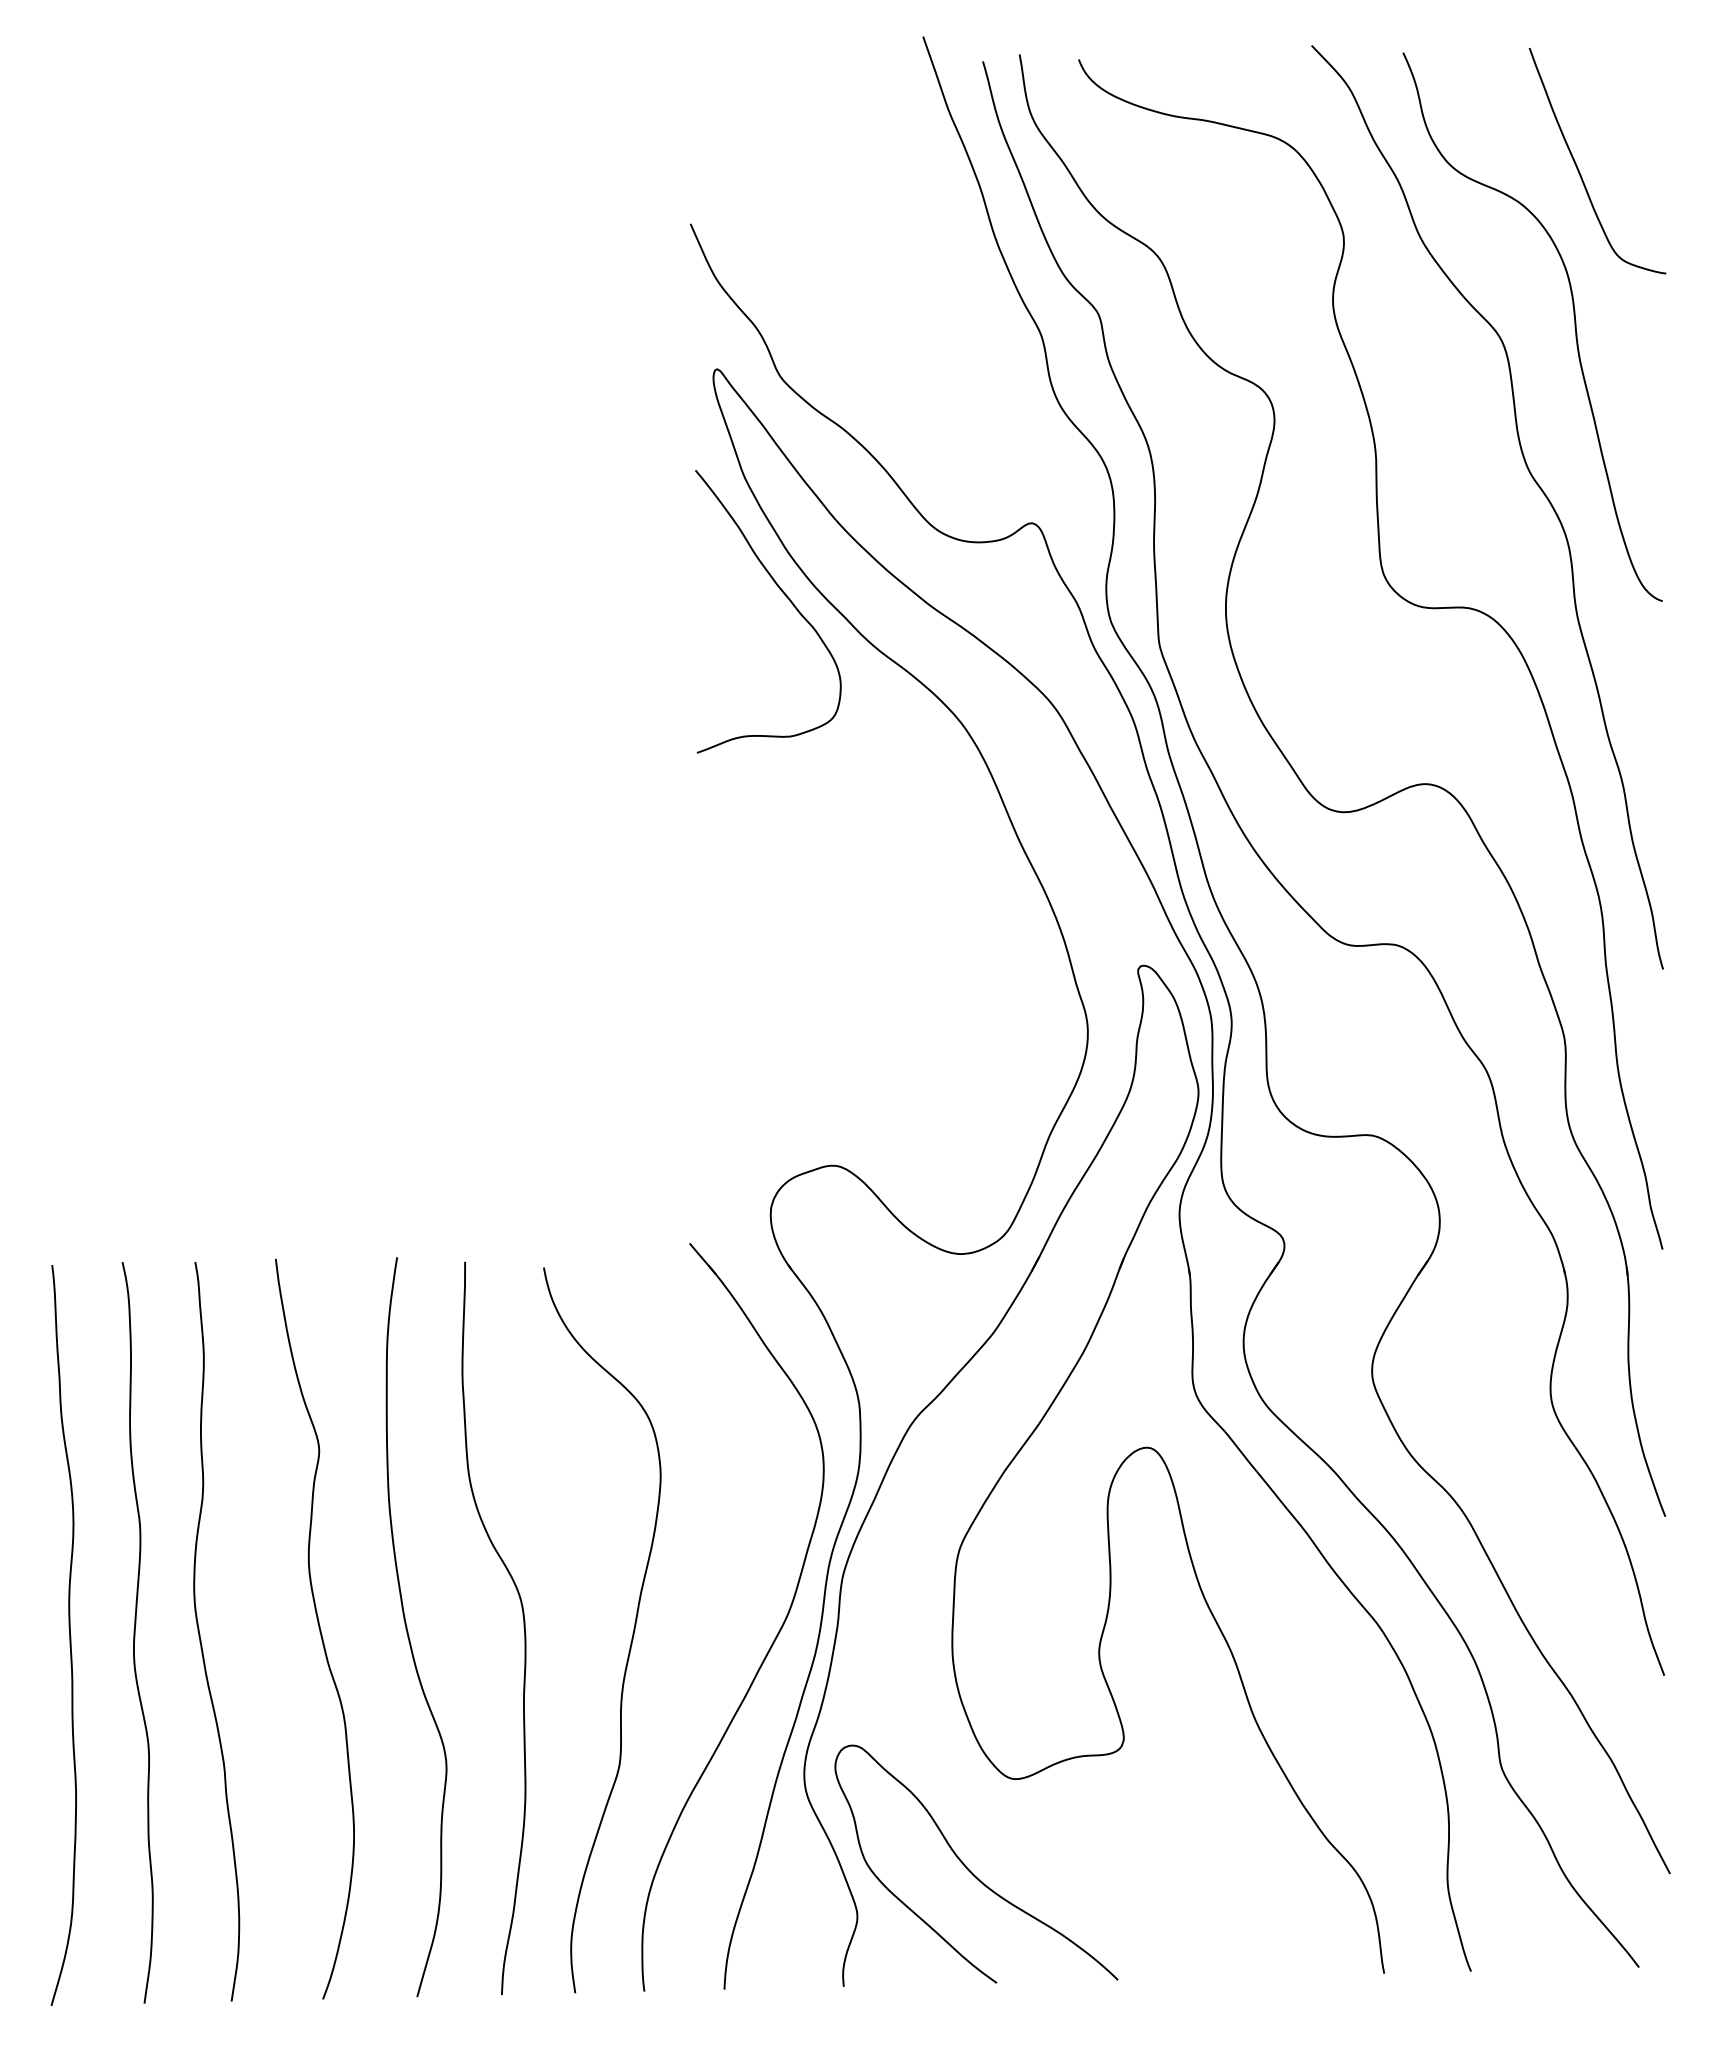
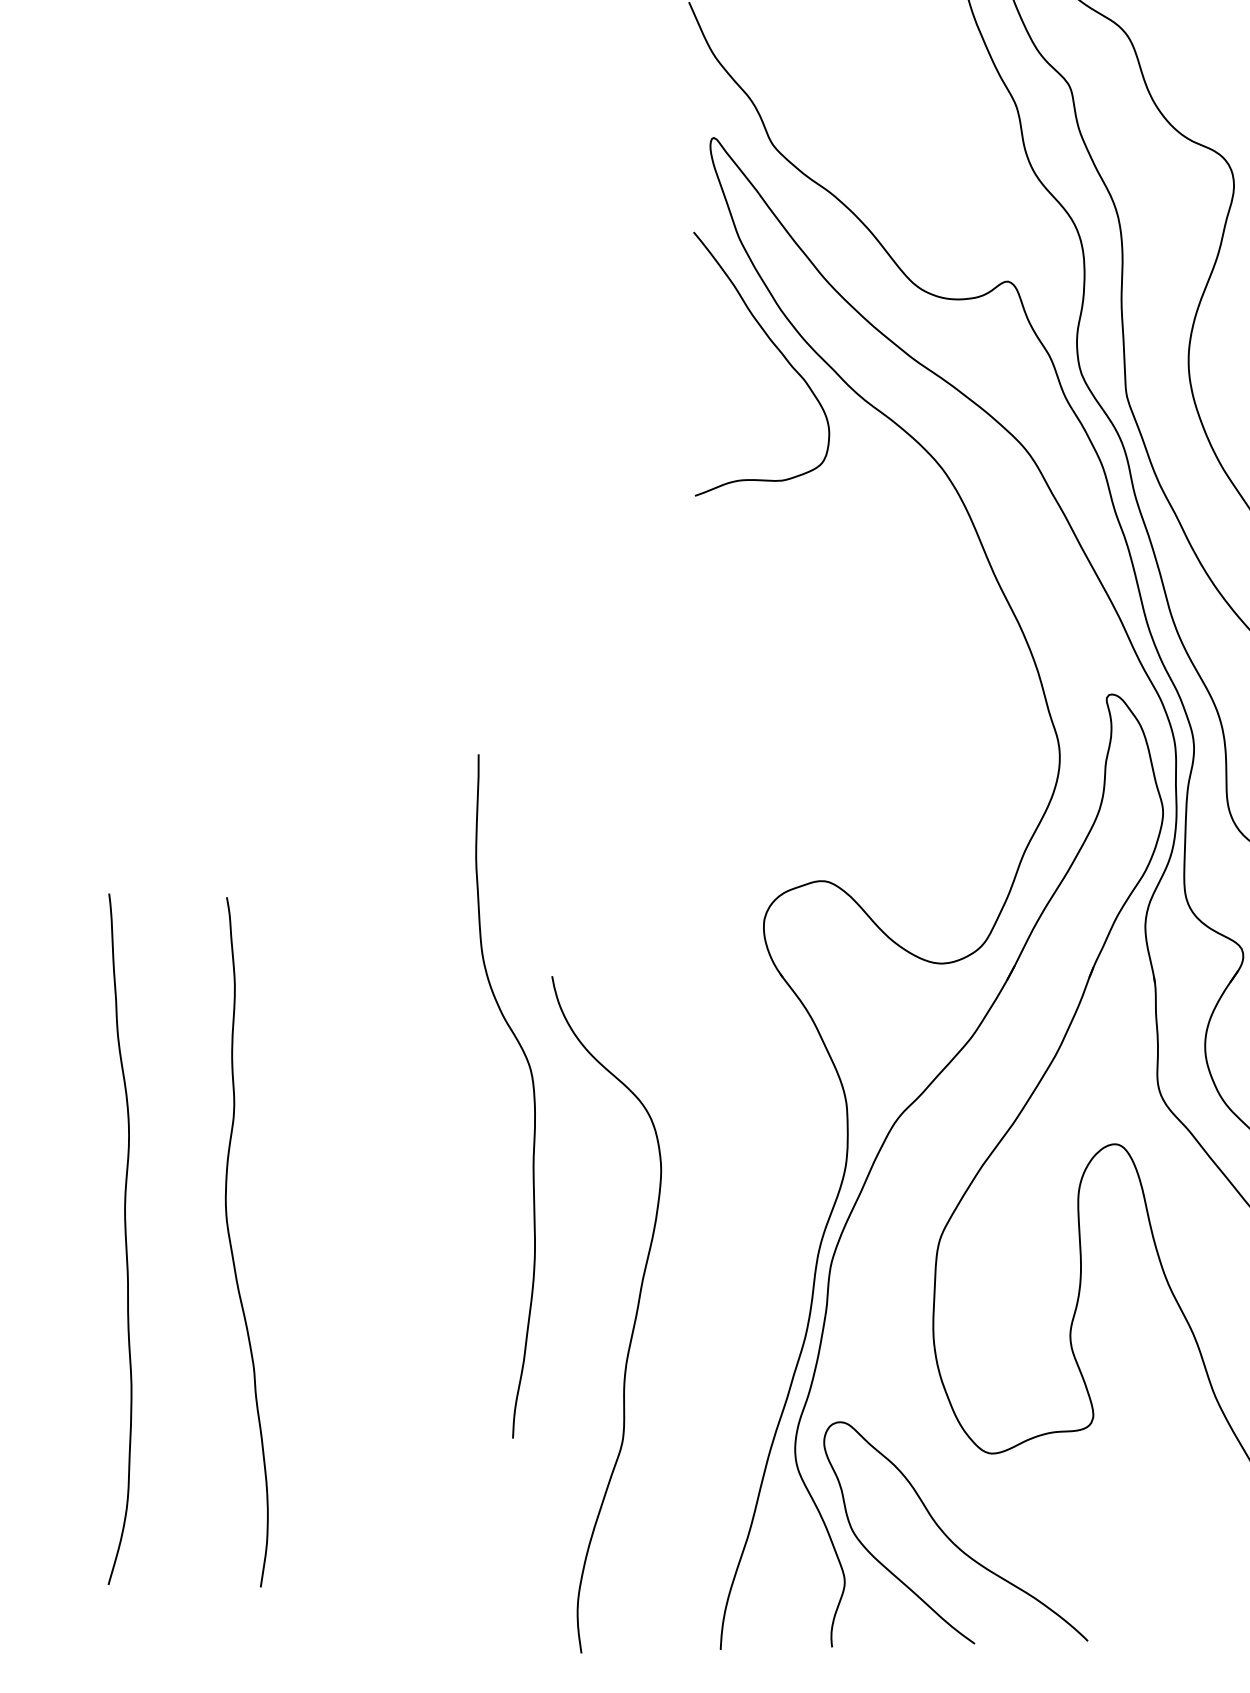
curve: (523, 1627) -> (533, 1095), moved
curve: (318, 1628) -> (341, 1313), removed
curve: (408, 1631) -> (425, 1315), removed
curve: (135, 1632) -> (171, 1316), removed
curve: (200, 1633) -> (231, 1243), moved
curve: (69, 1635) -> (125, 1239), moved
part: (774, 1638) -> (767, 1322), removed

